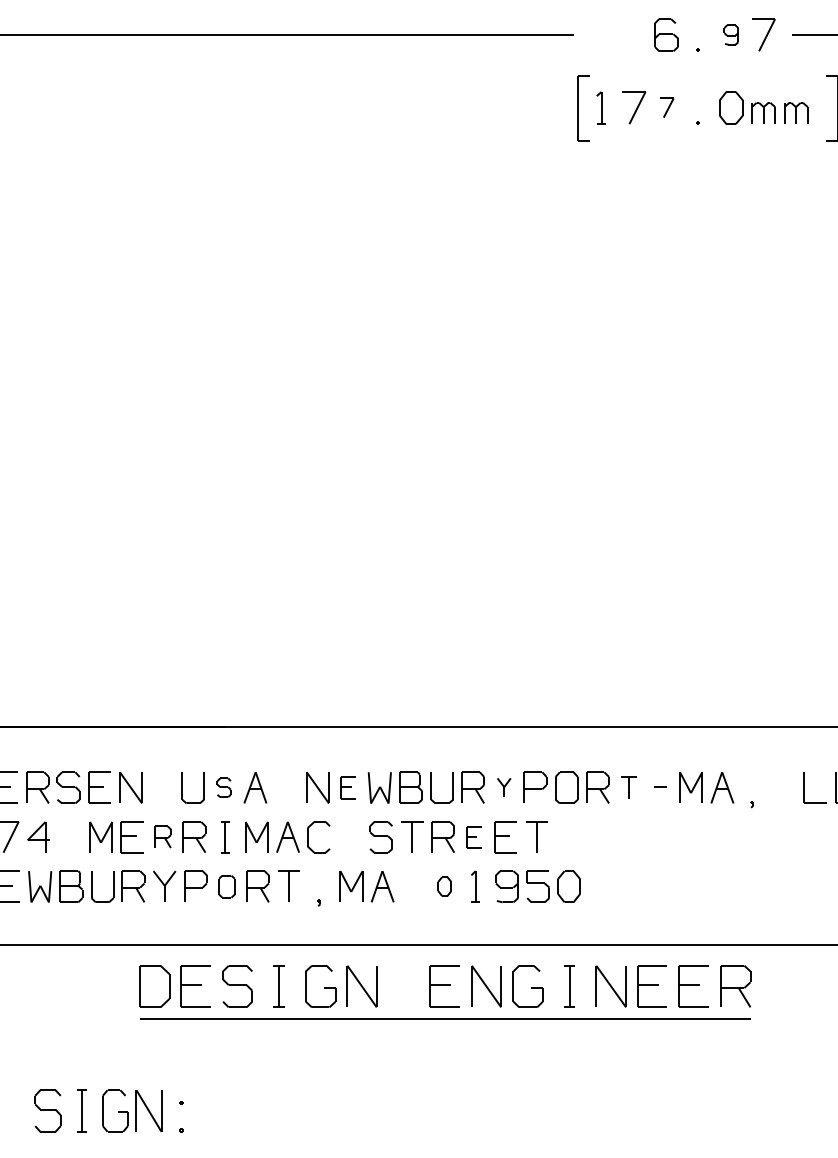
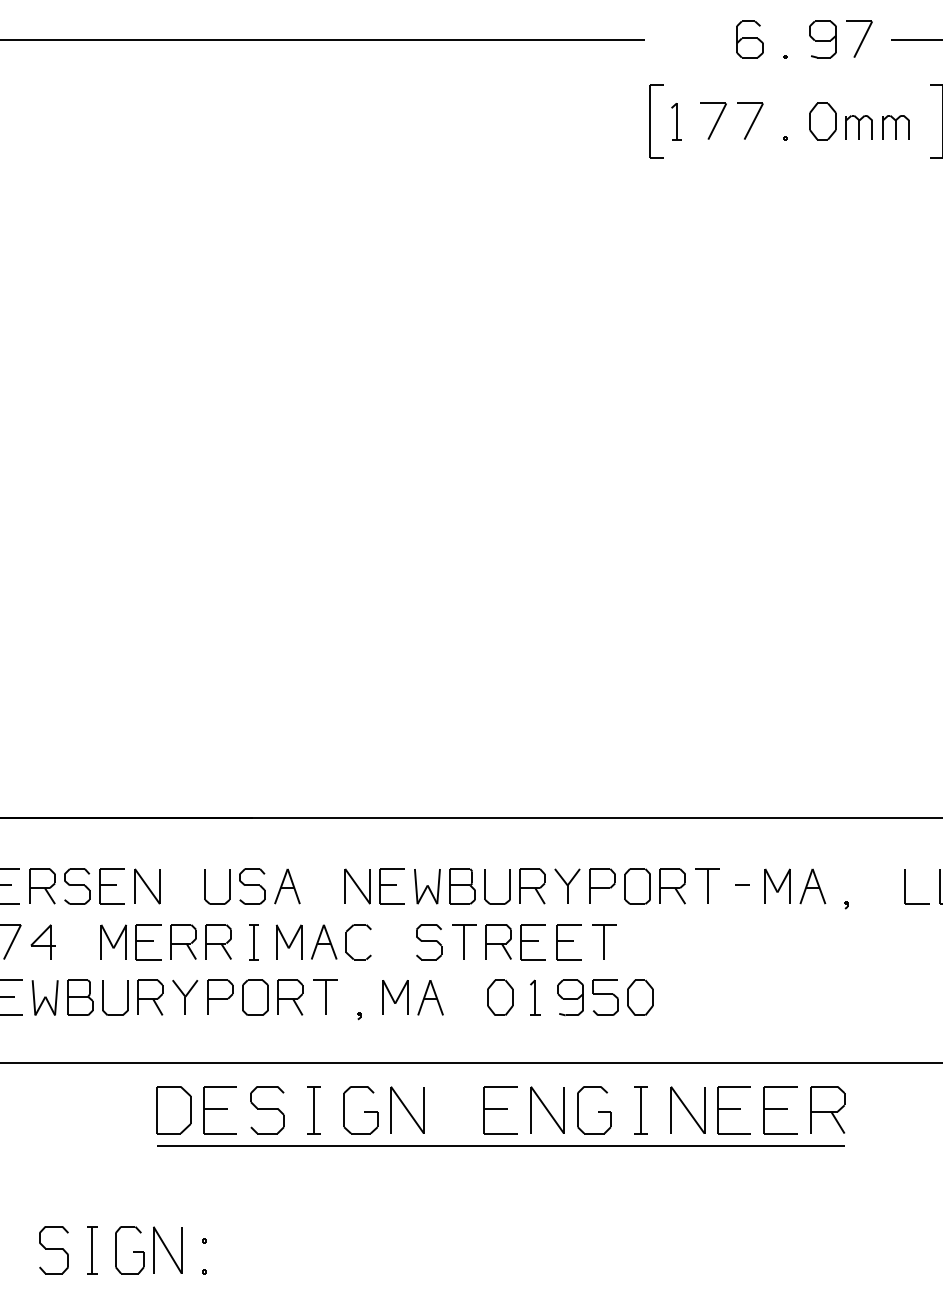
part: (731, 34) -> (823, 38), size x1.67
part: (666, 107) -> (750, 120), size x1.67
part: (628, 786) -> (707, 884), size x1.43
part: (223, 787) -> (251, 886), size x1.67
part: (348, 787) -> (392, 886), size x1.43
part: (503, 787) -> (566, 886), size x1.67
part: (162, 836) -> (182, 941), size x1.43
part: (473, 837) -> (532, 942), size x1.43
part: (226, 886) -> (254, 997), size x1.43
part: (444, 886) -> (500, 997), size x1.67

